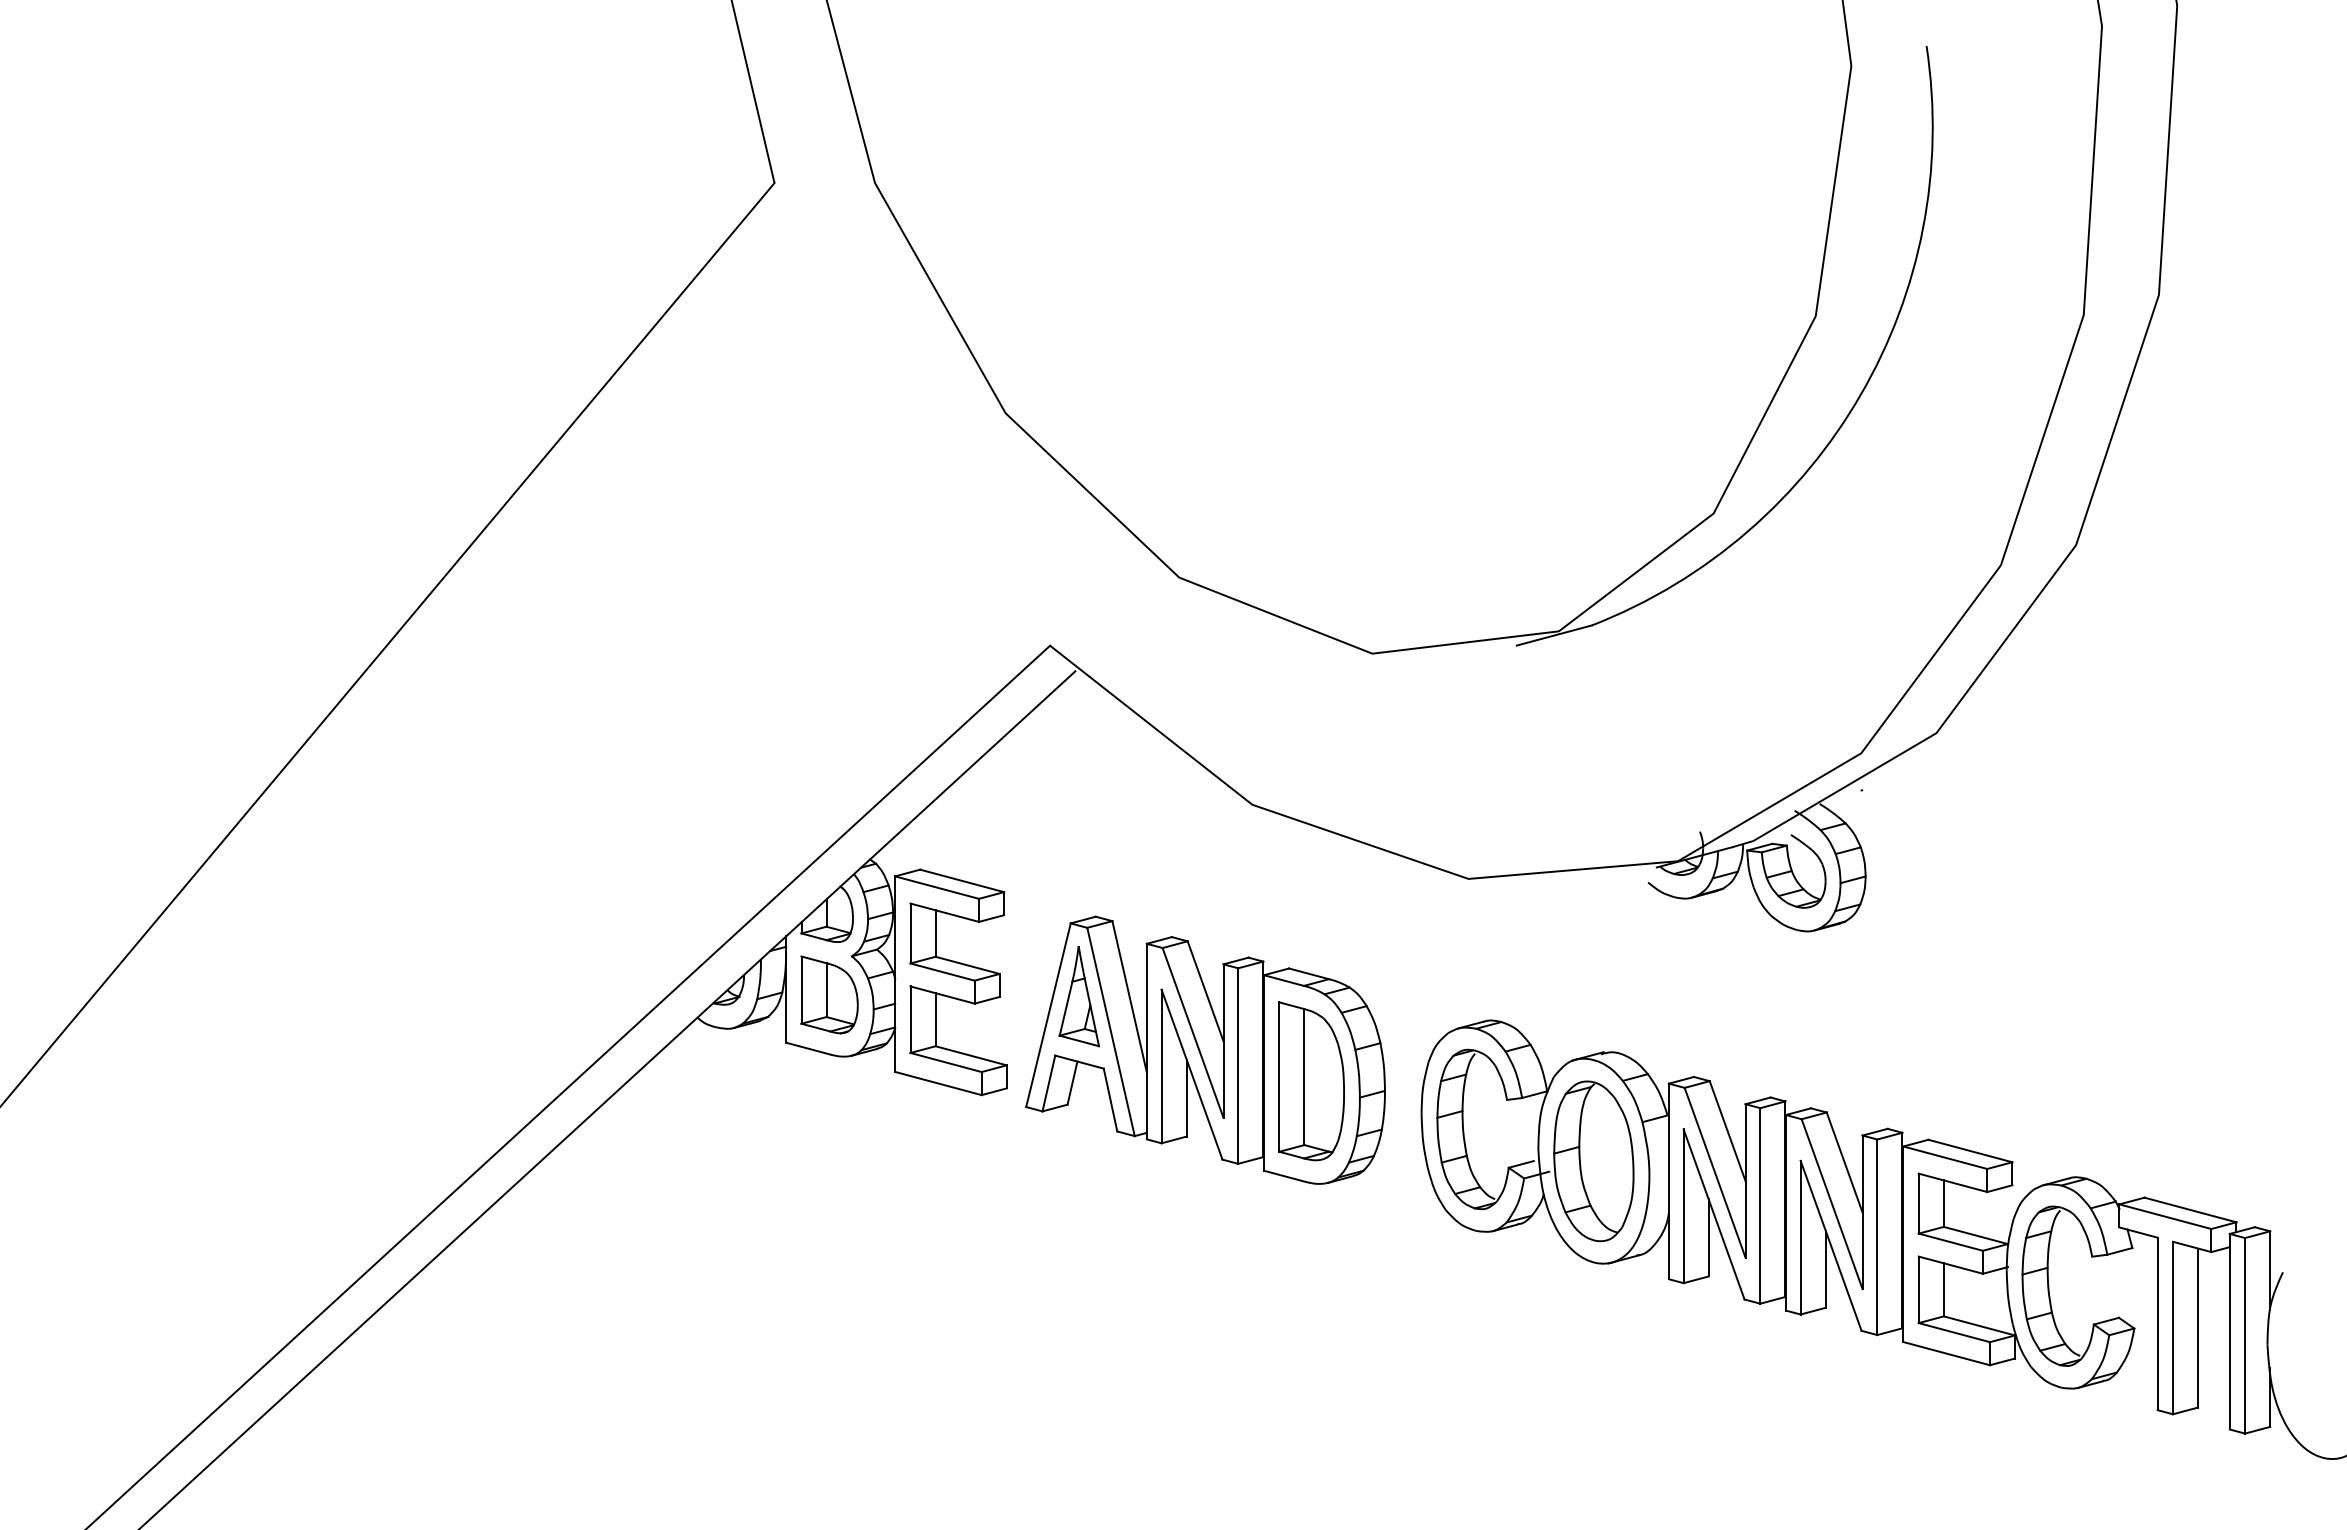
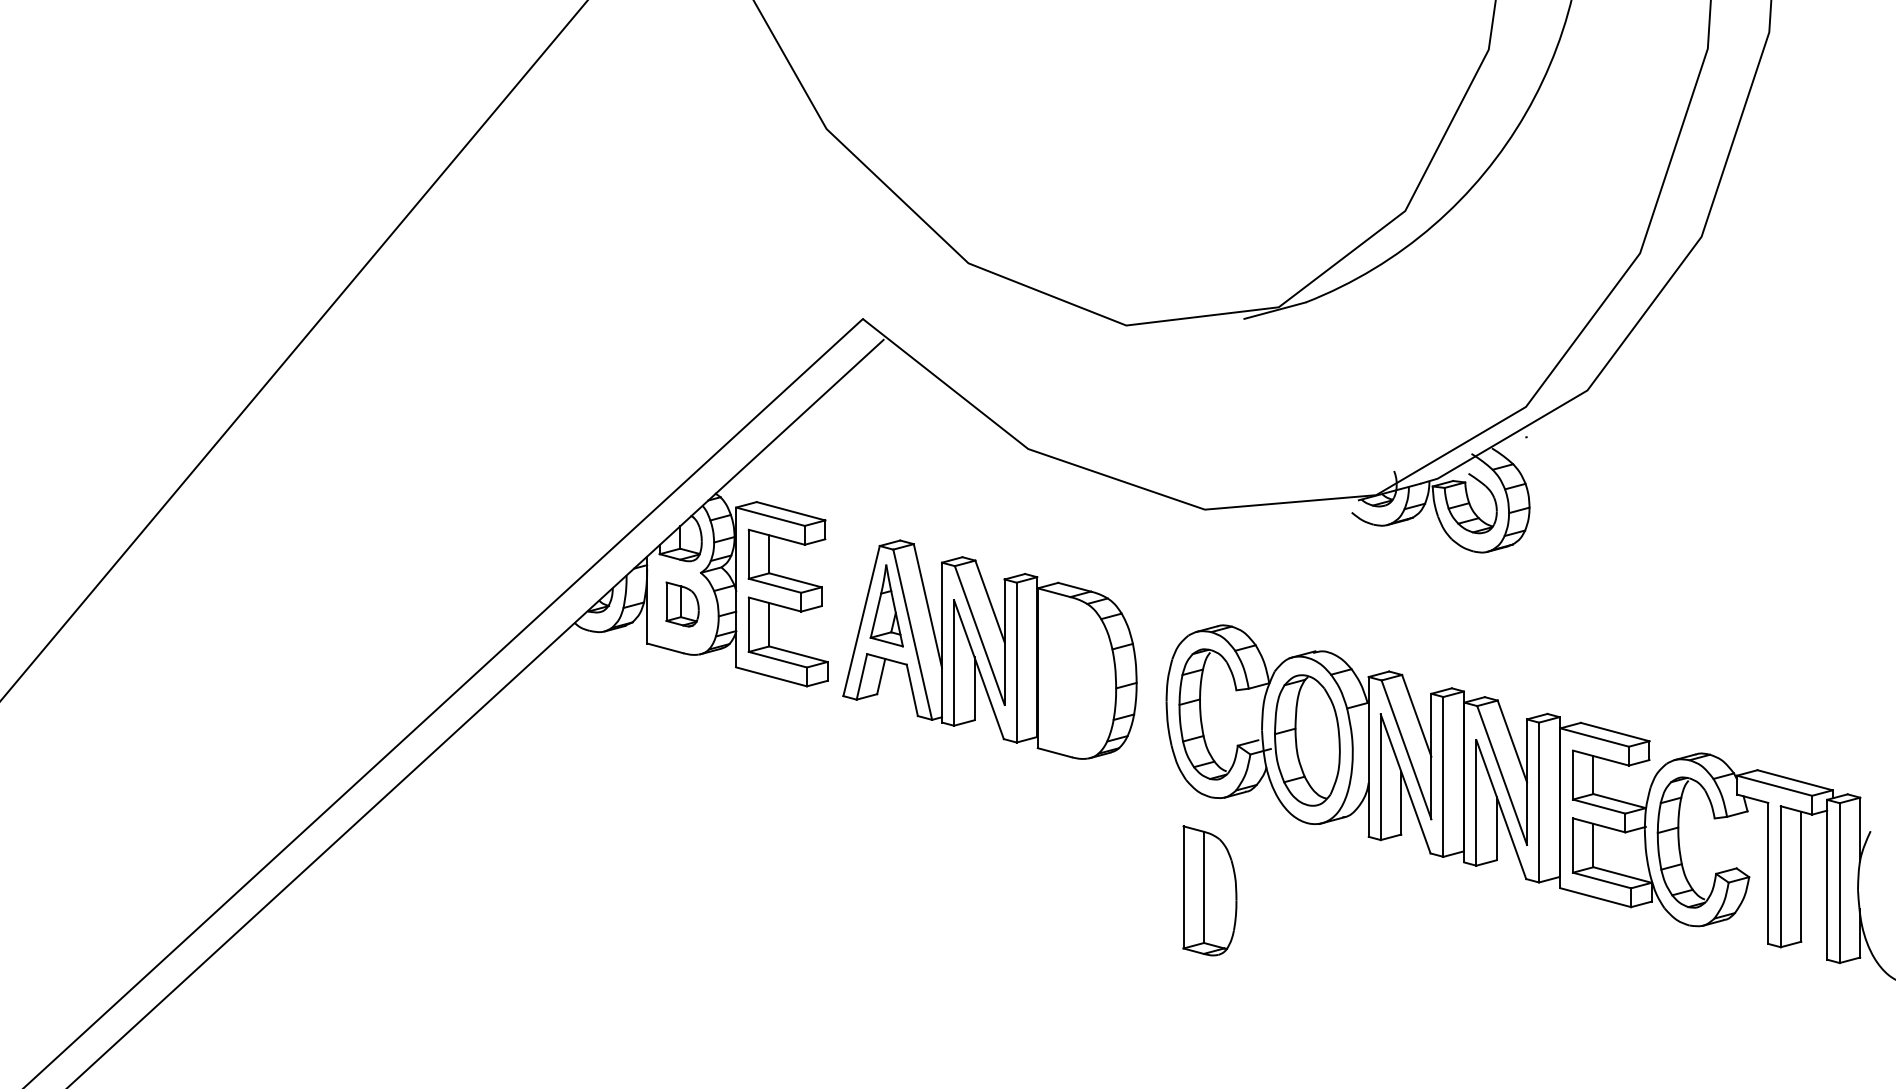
part: (829, 994) -> (682, 604), size x0.7
part: (1311, 1081) -> (1209, 891), moved

